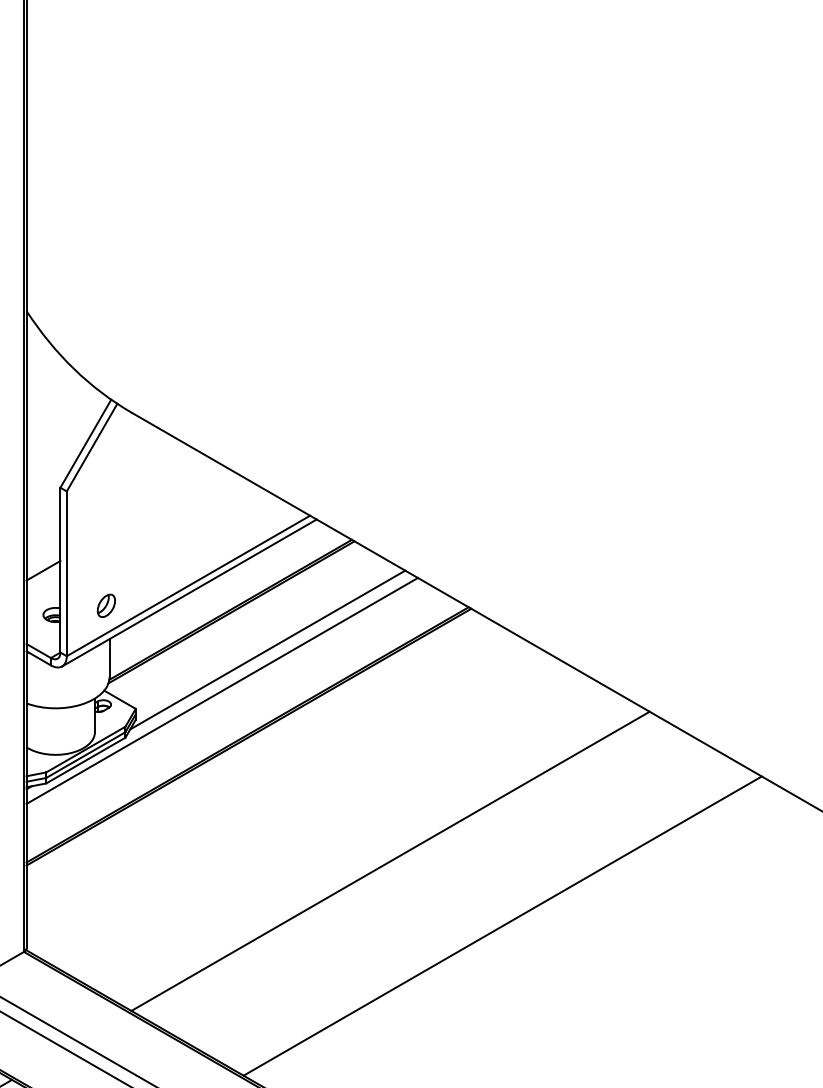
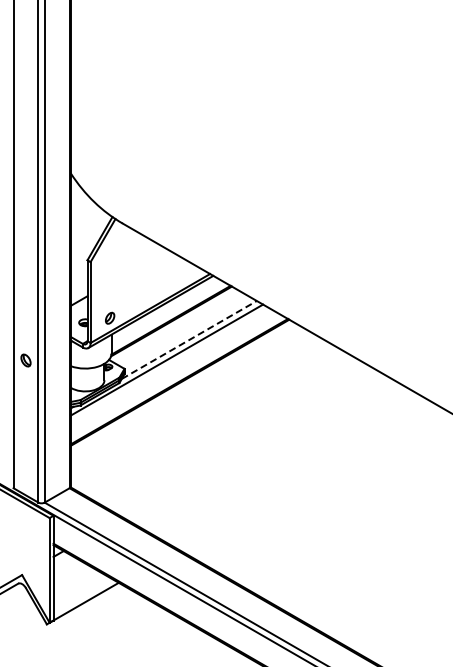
line: (268, 649) -> (189, 339), solid -> dashed
line: (390, 860) -> (249, 443), removed
line: (502, 926) -> (304, 475), removed

